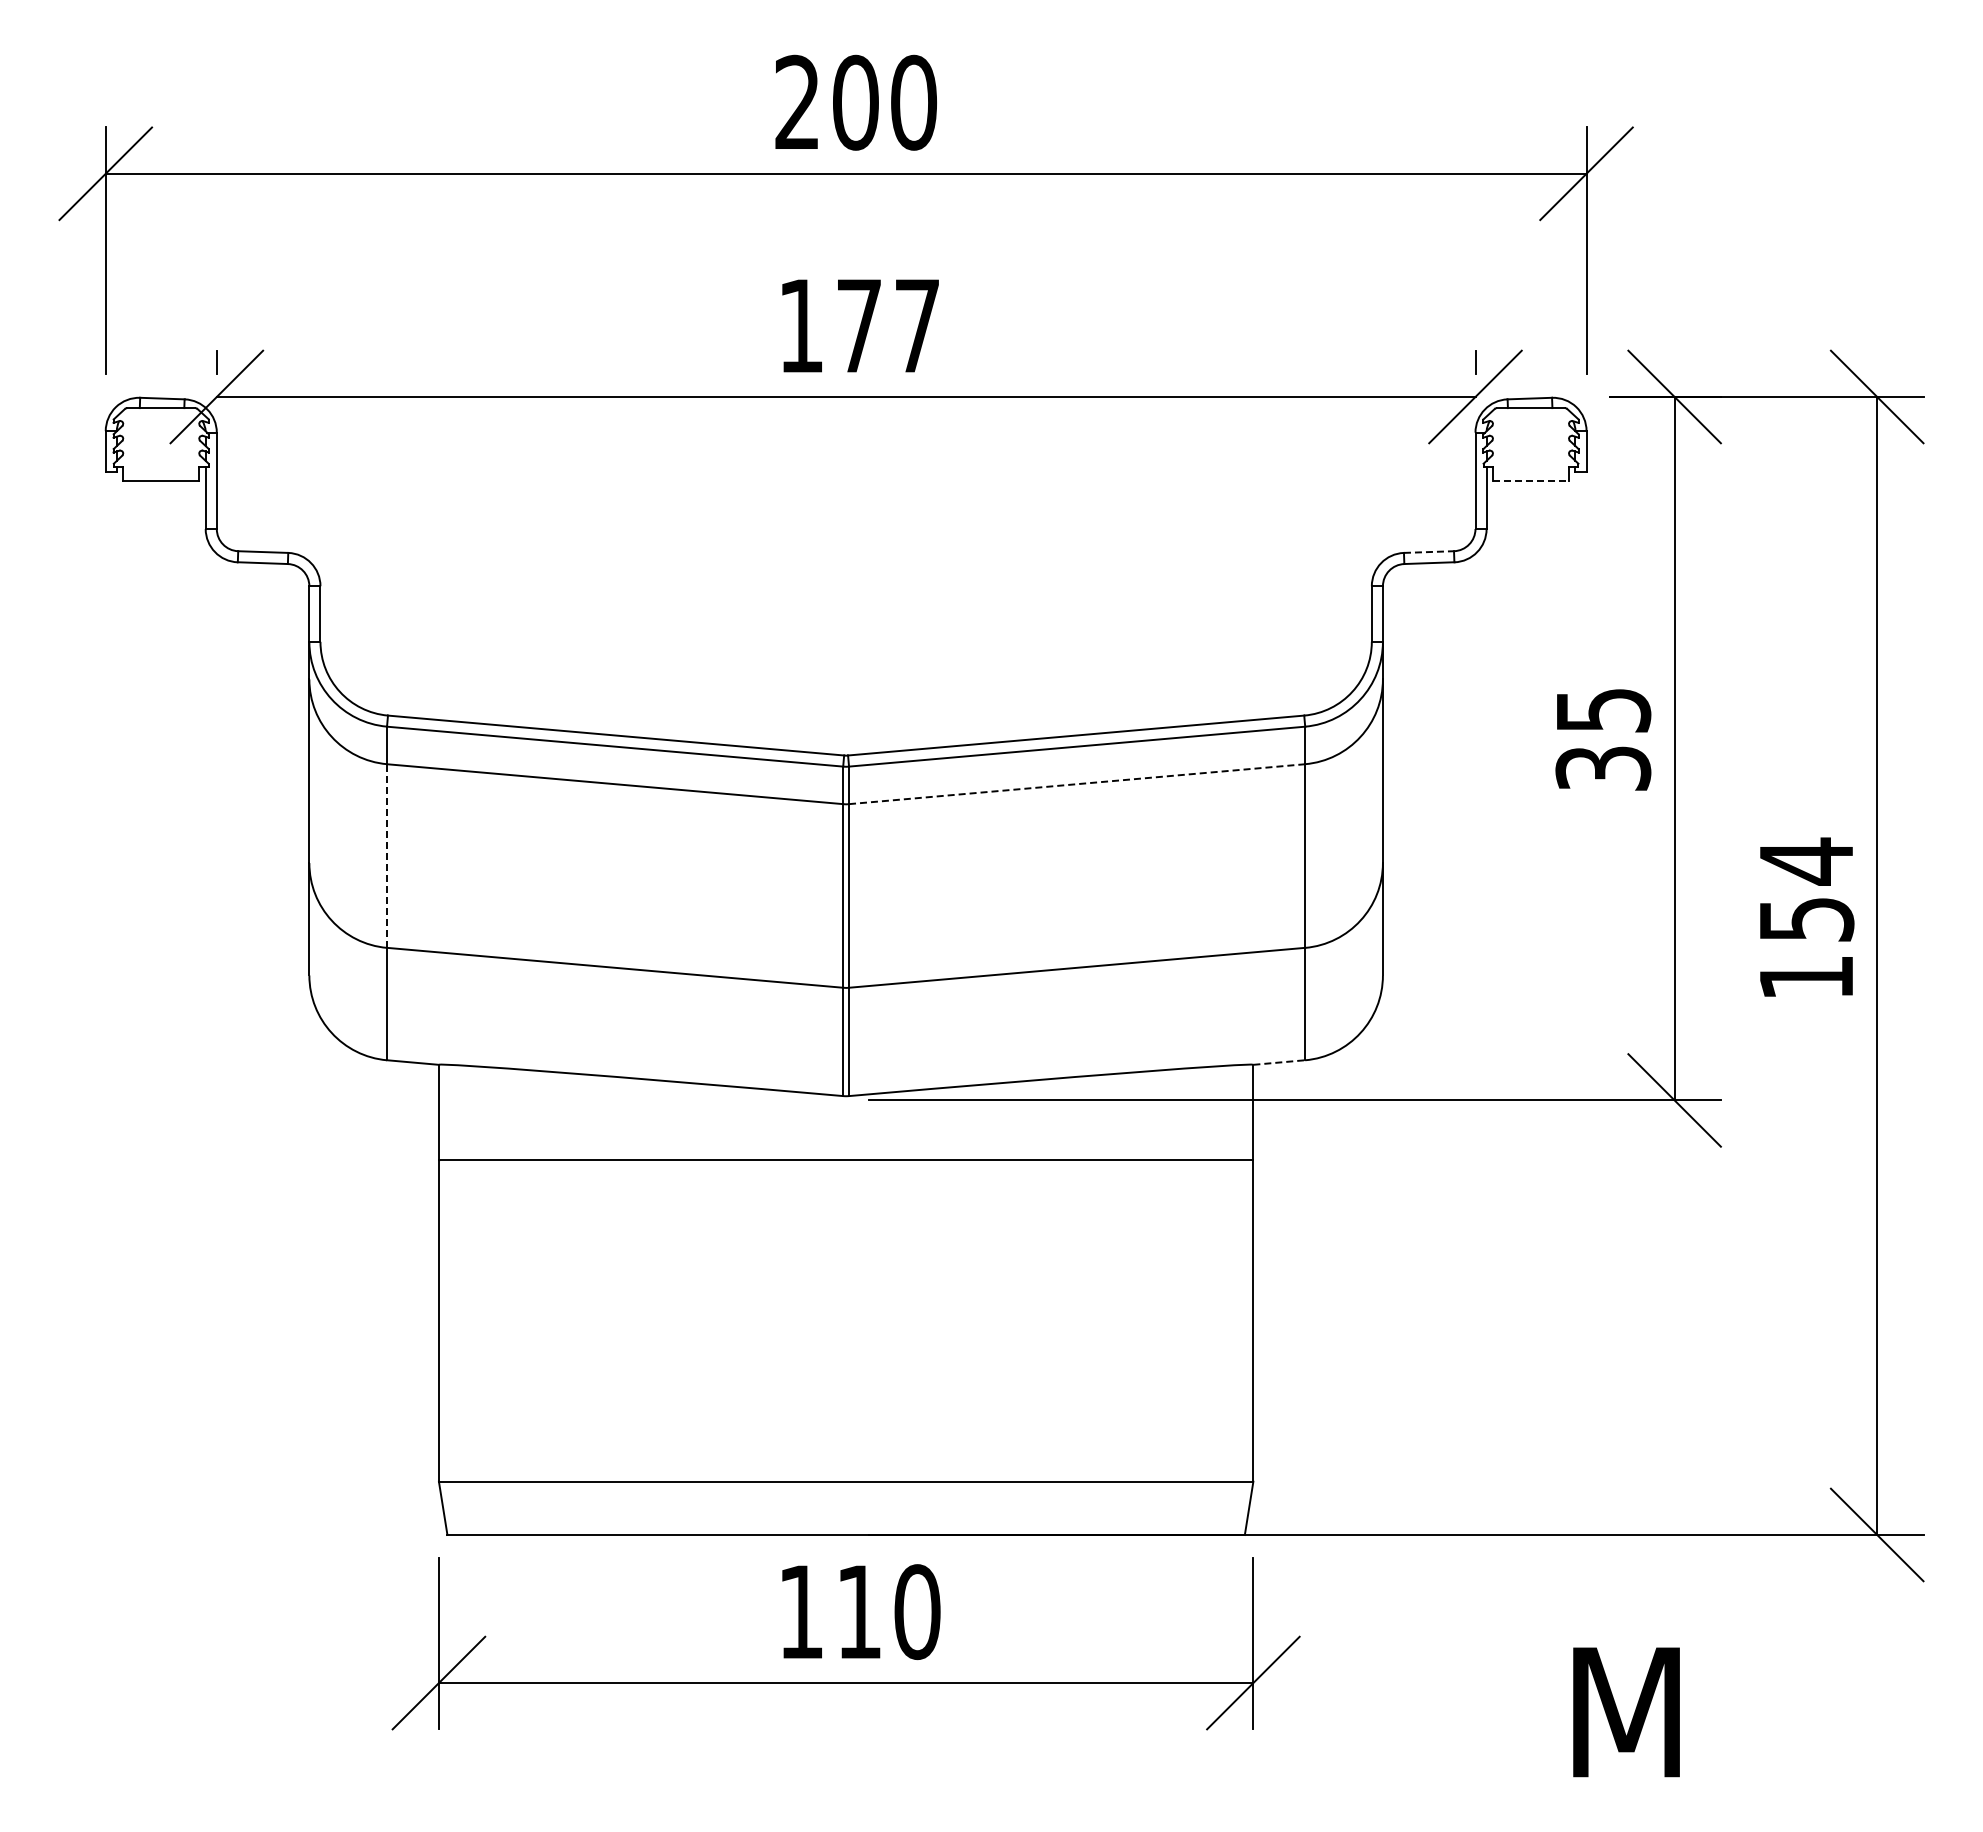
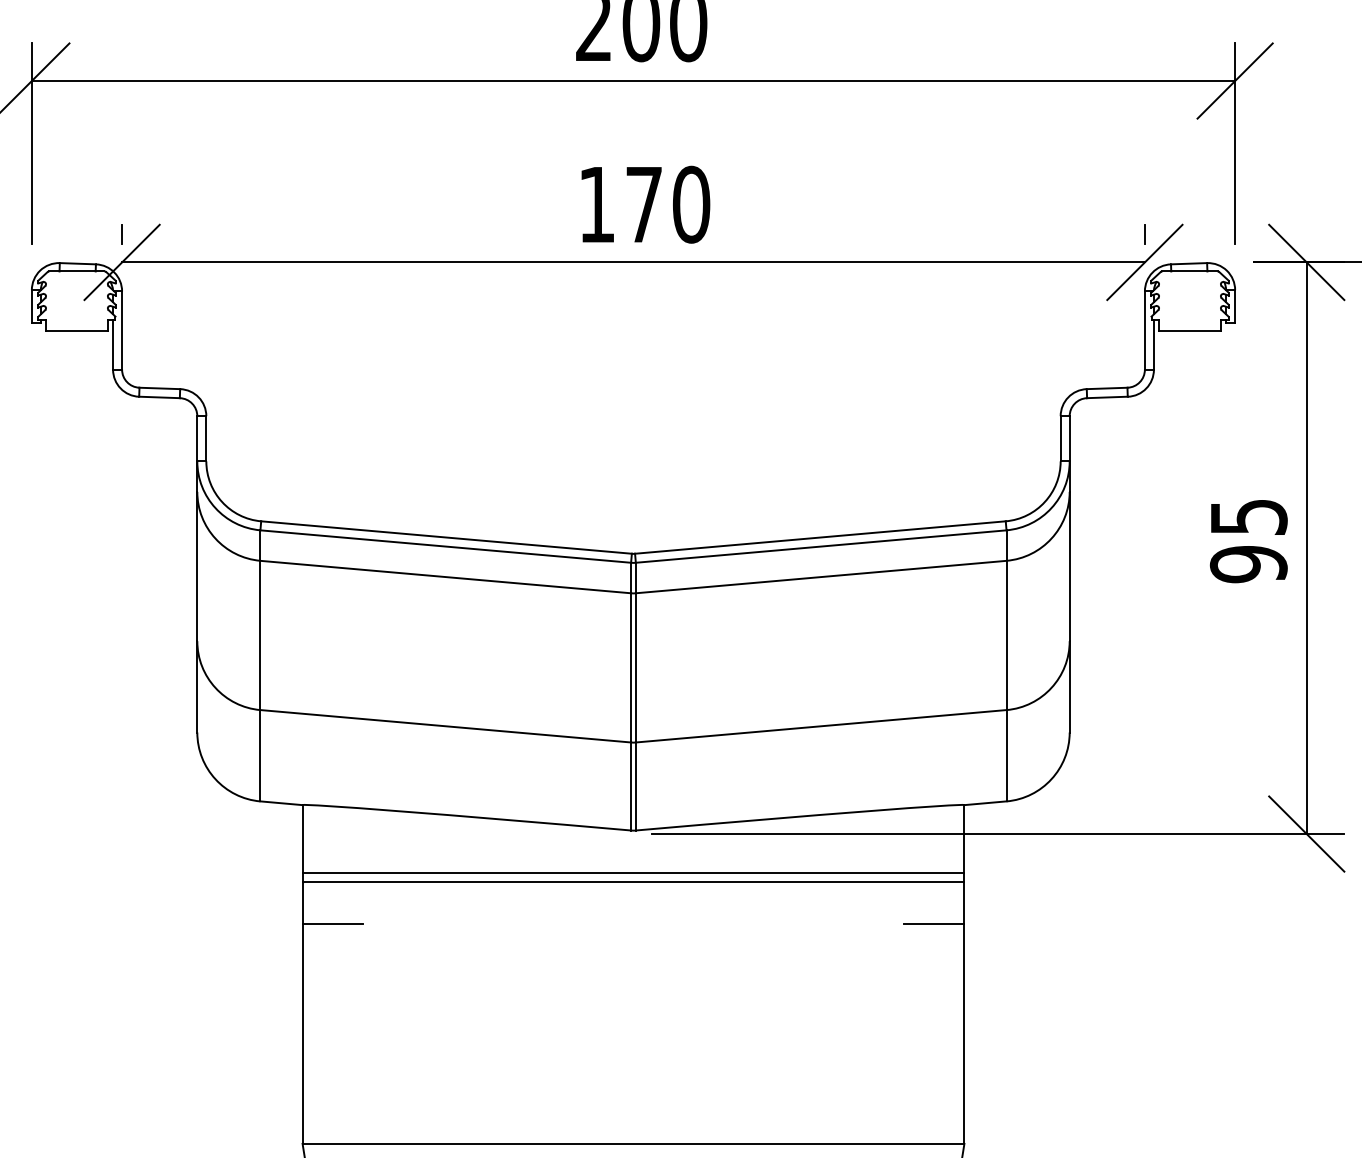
text: (917, 325) -> (691, 204), 177 -> 170
line: (1531, 481) -> (1190, 331), dashed -> solid
line: (1429, 552) -> (1107, 388), dashed -> solid
text: (1603, 768) -> (1248, 564), 35 -> 95
line: (1077, 784) -> (821, 577), dashed -> solid
line: (387, 856) -> (260, 635), dashed -> solid
line: (1279, 1062) -> (985, 803), dashed -> solid
line: (845, 1148) -> (632, 873), added
line: (475, 1211) -> (332, 924), added
line: (1216, 1211) -> (934, 924), added

